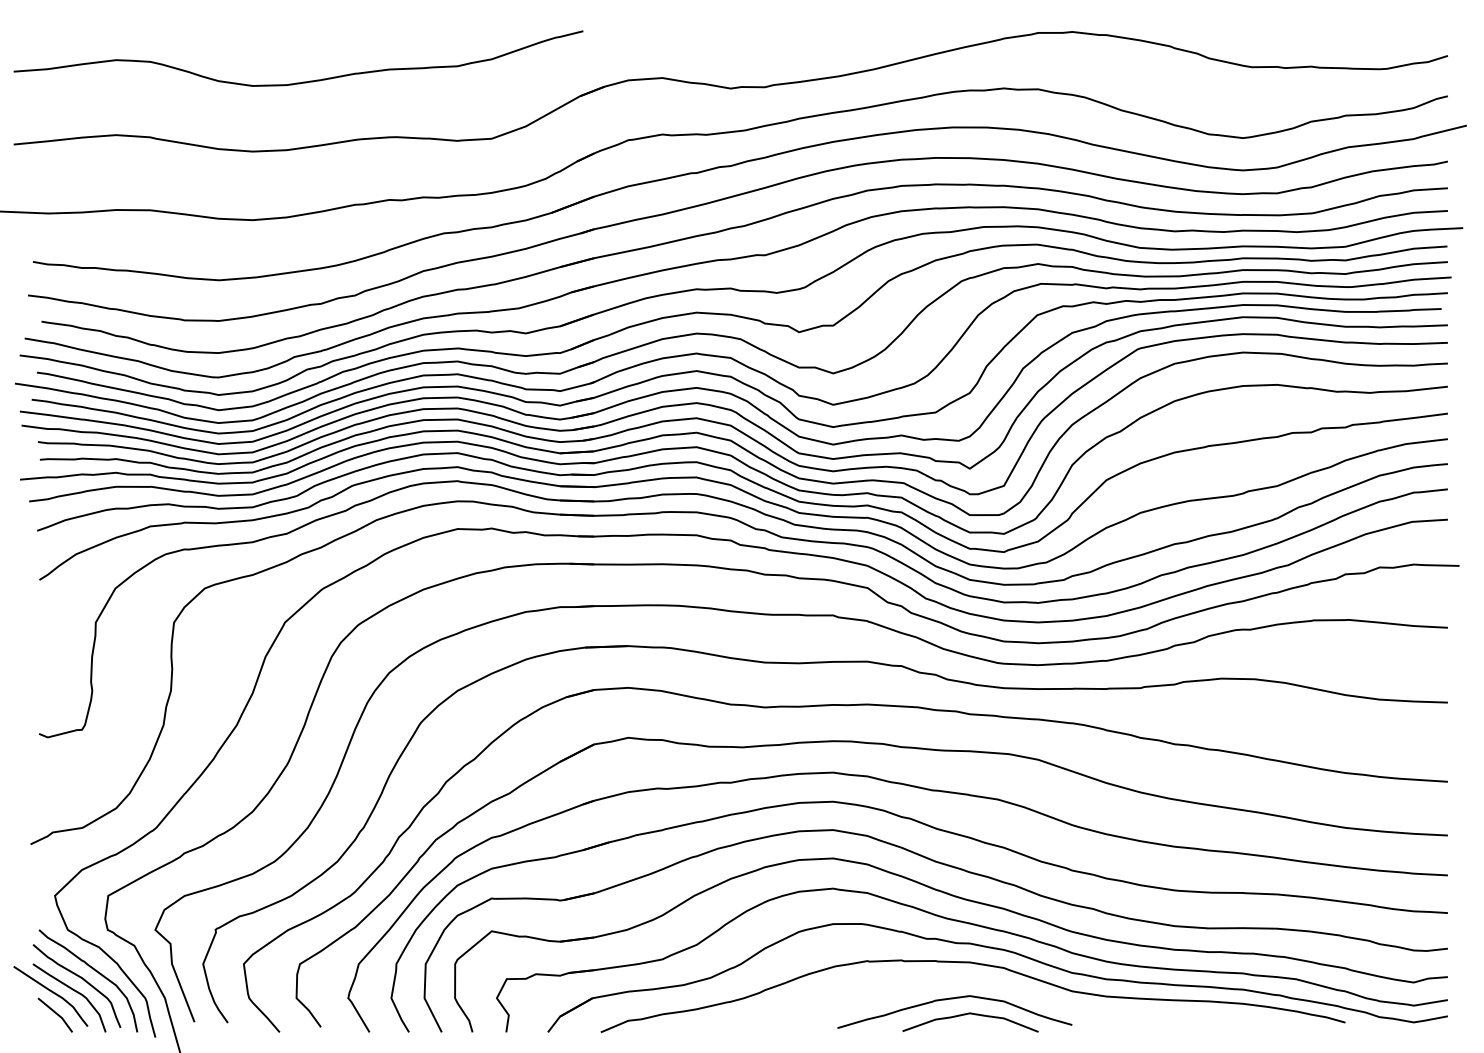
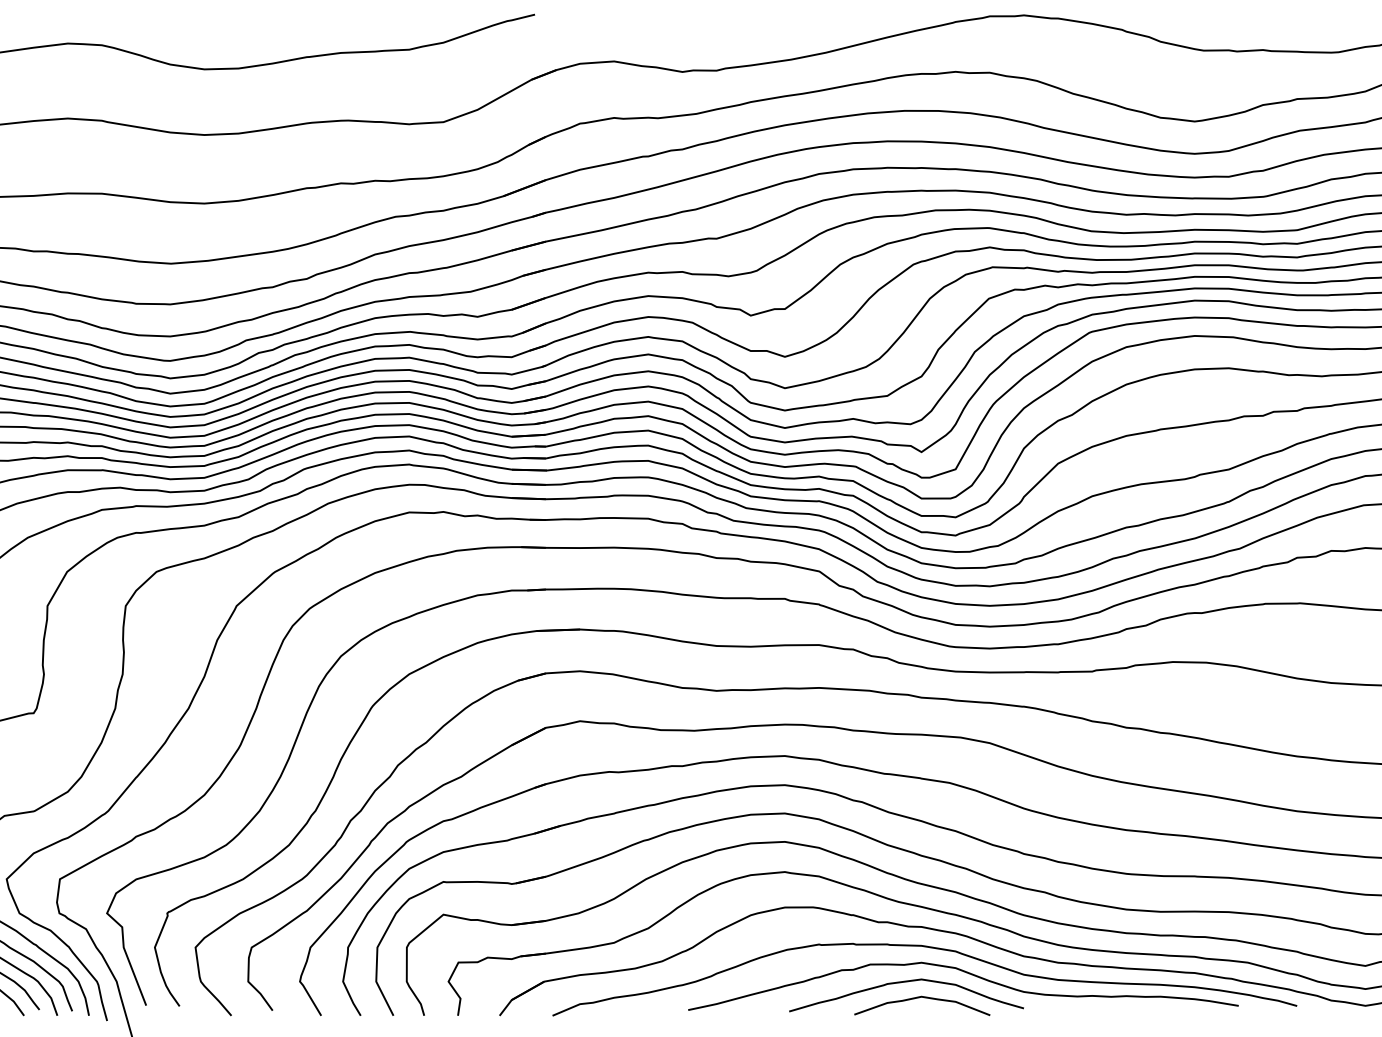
curve: (1015, 990) -> (967, 973), added

